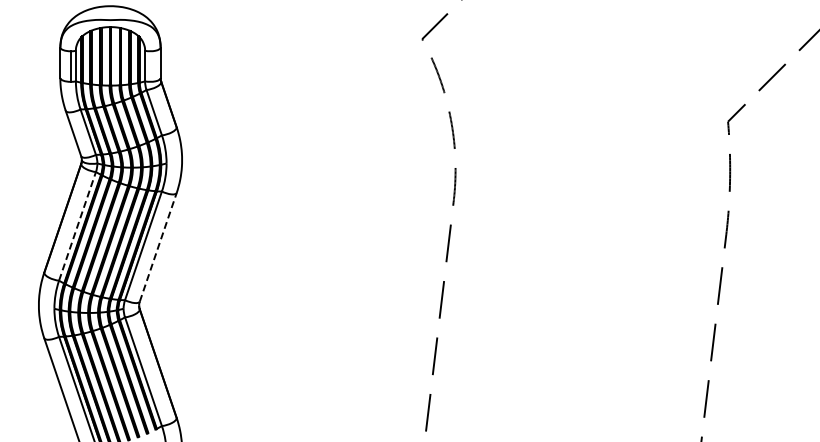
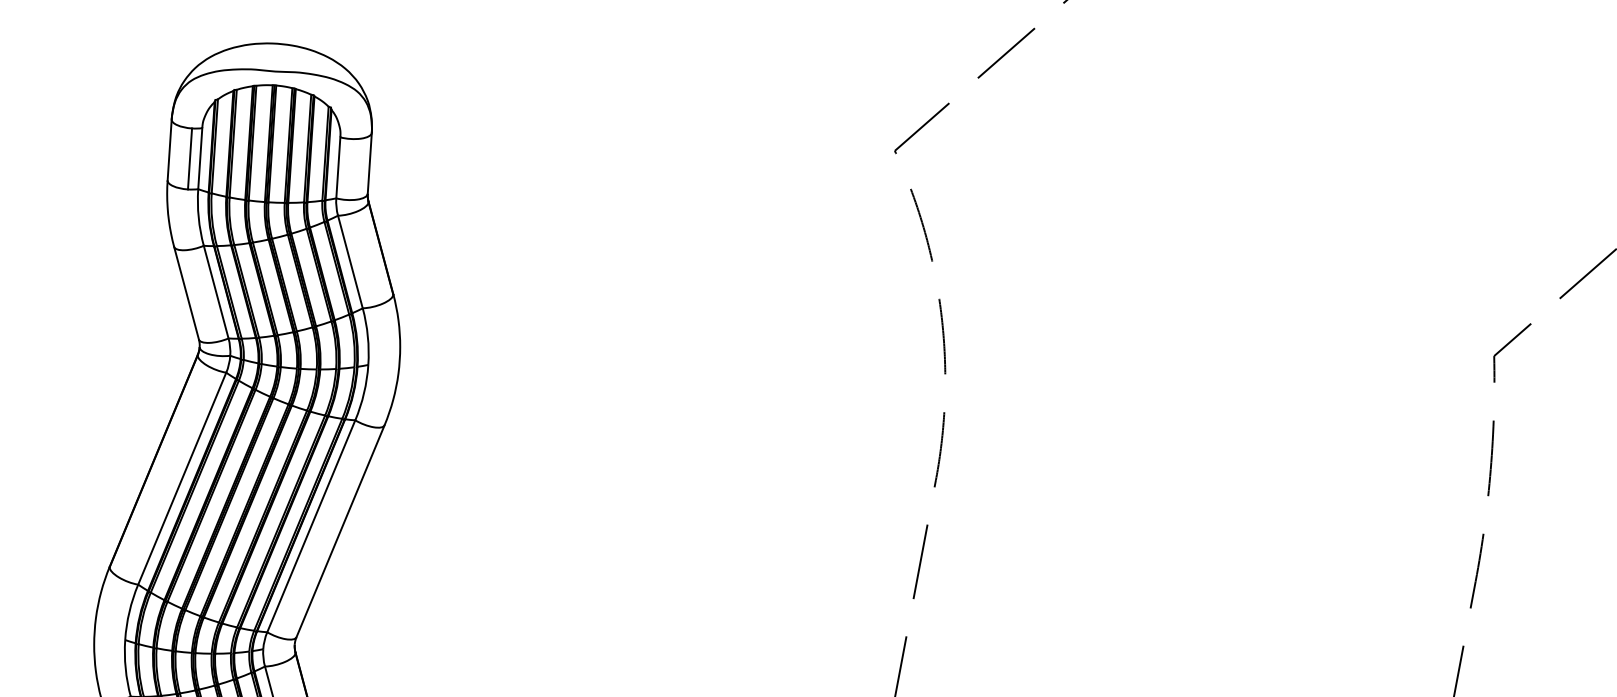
line: (77, 225) -> (182, 476), dashed -> solid
line: (158, 246) -> (341, 529), dashed -> solid

